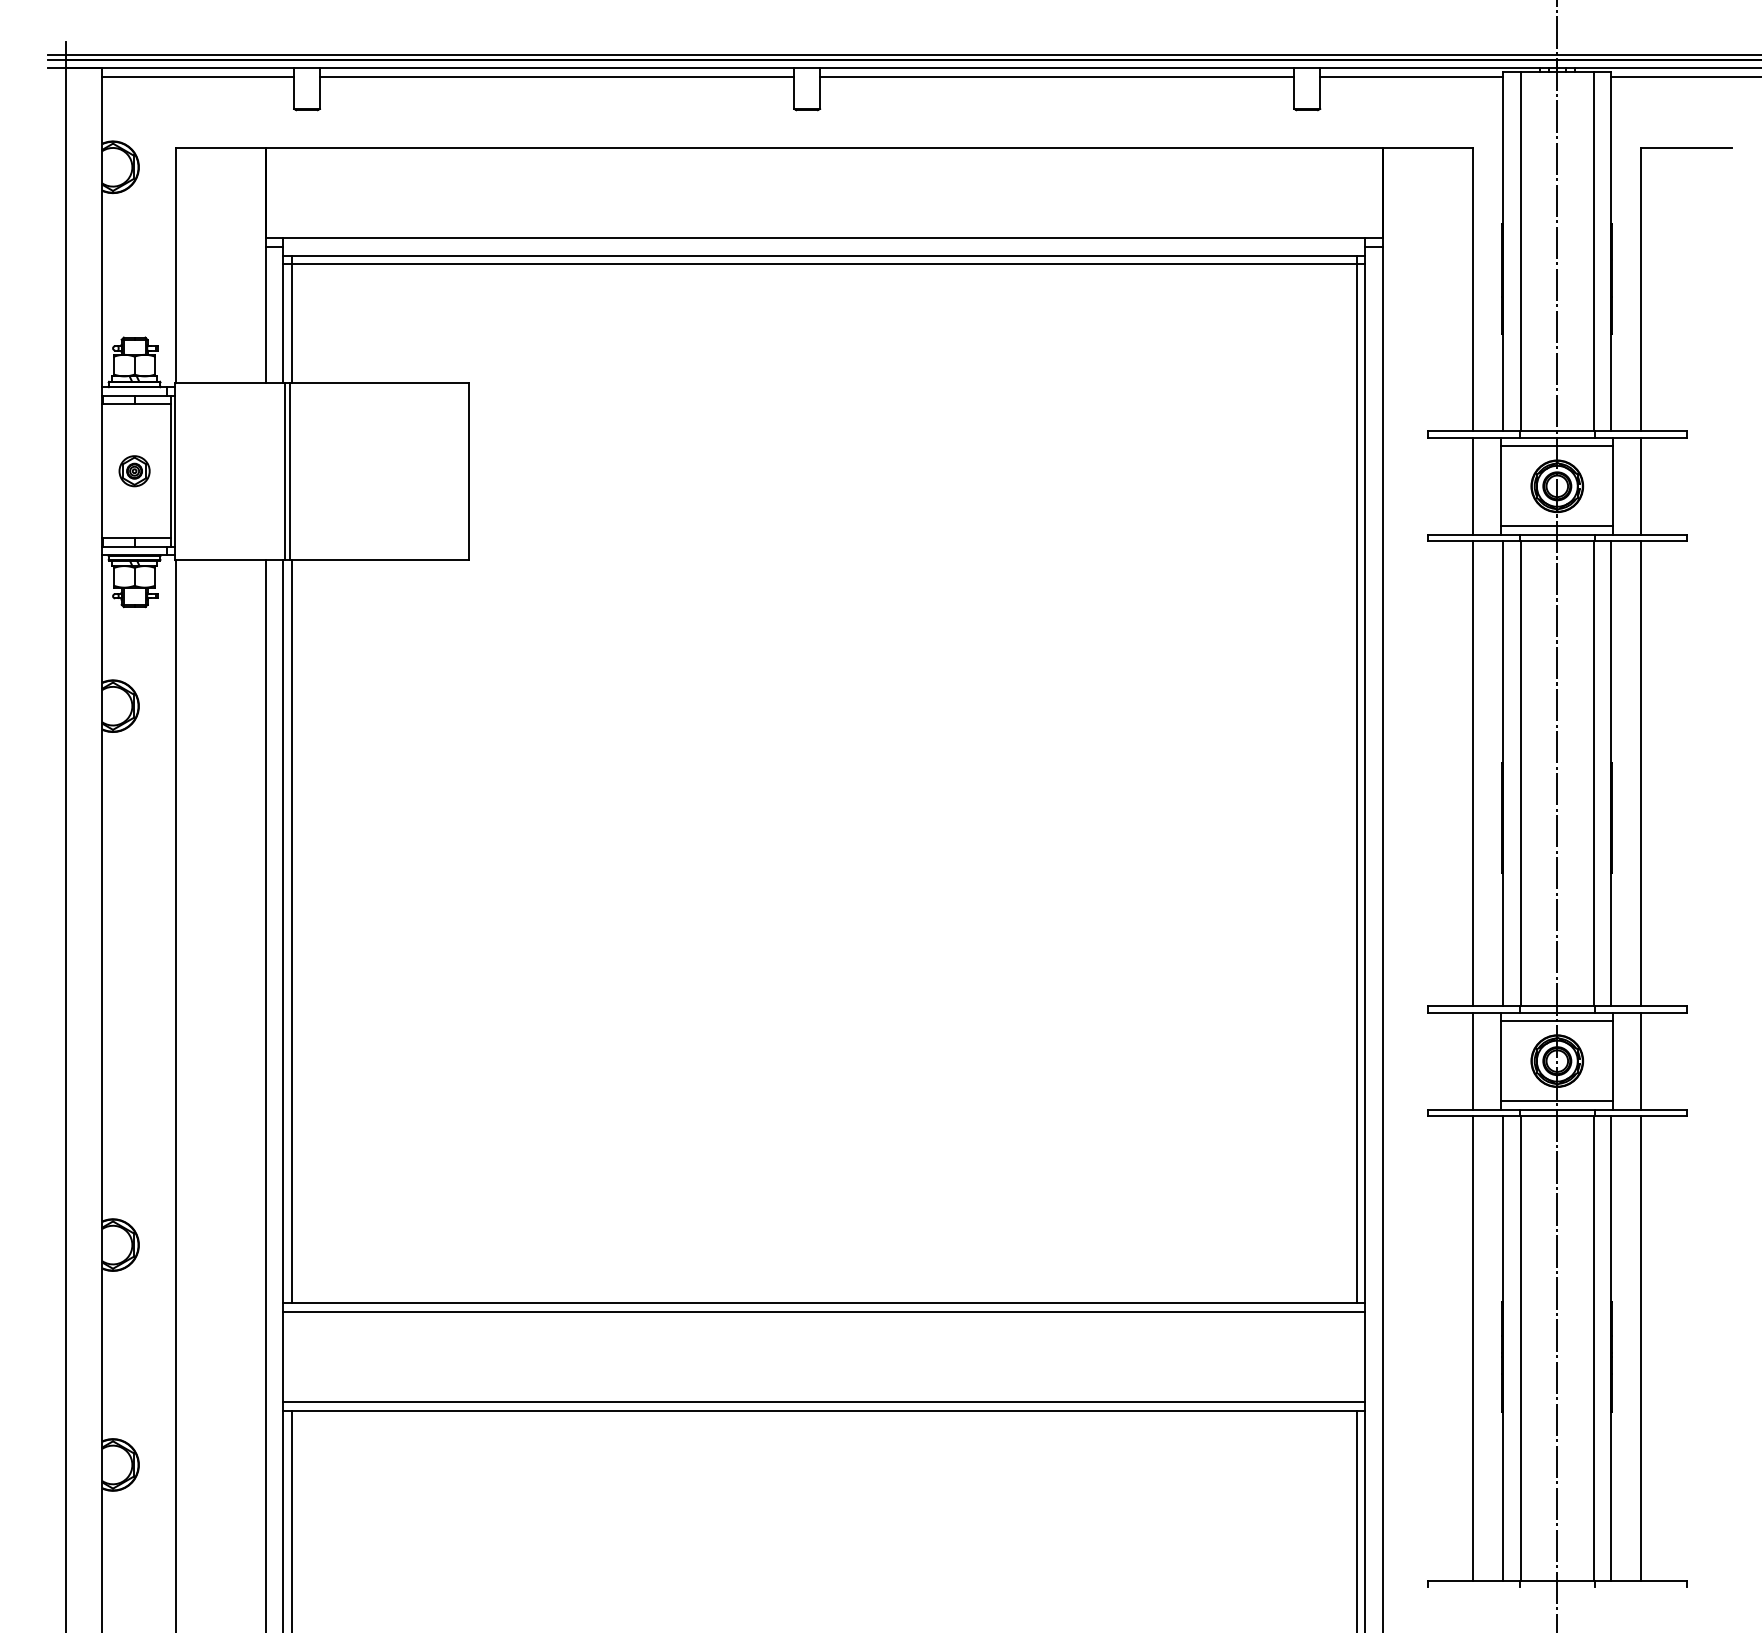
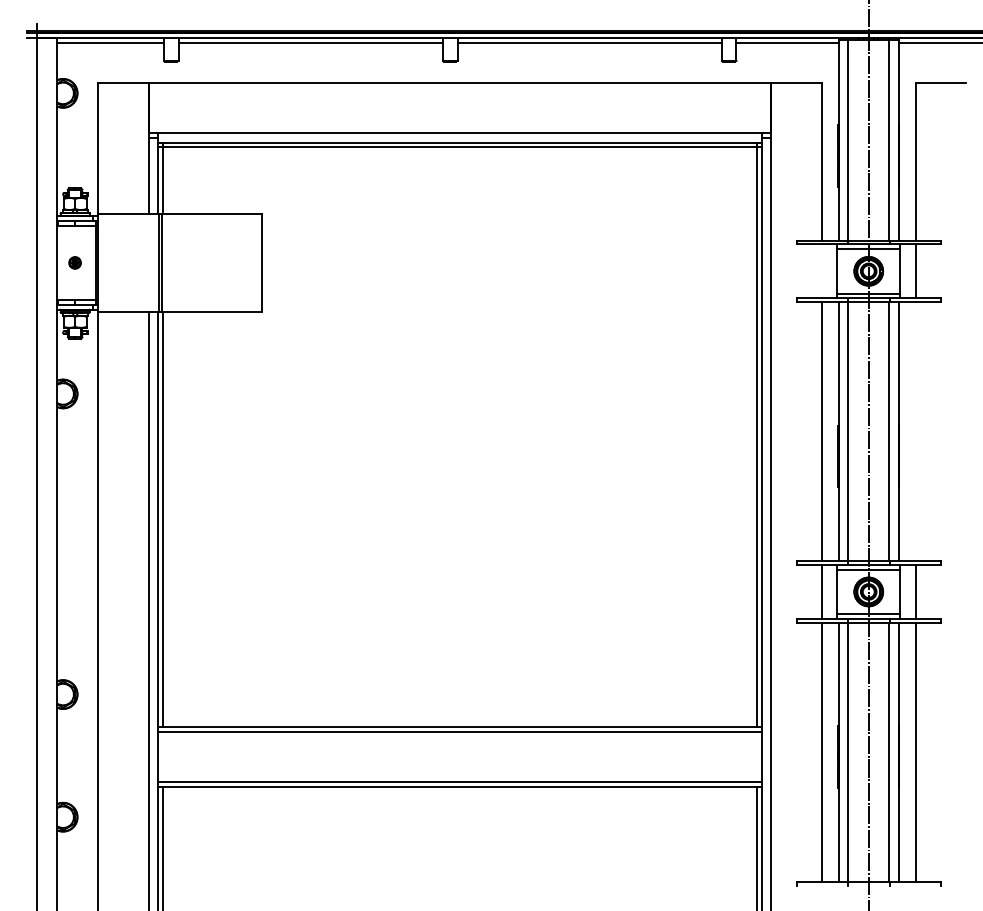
part: (133, 470) -> (74, 262), size x0.7
line: (1472, 486) -> (821, 271), removed
line: (1641, 773) -> (915, 431), removed

